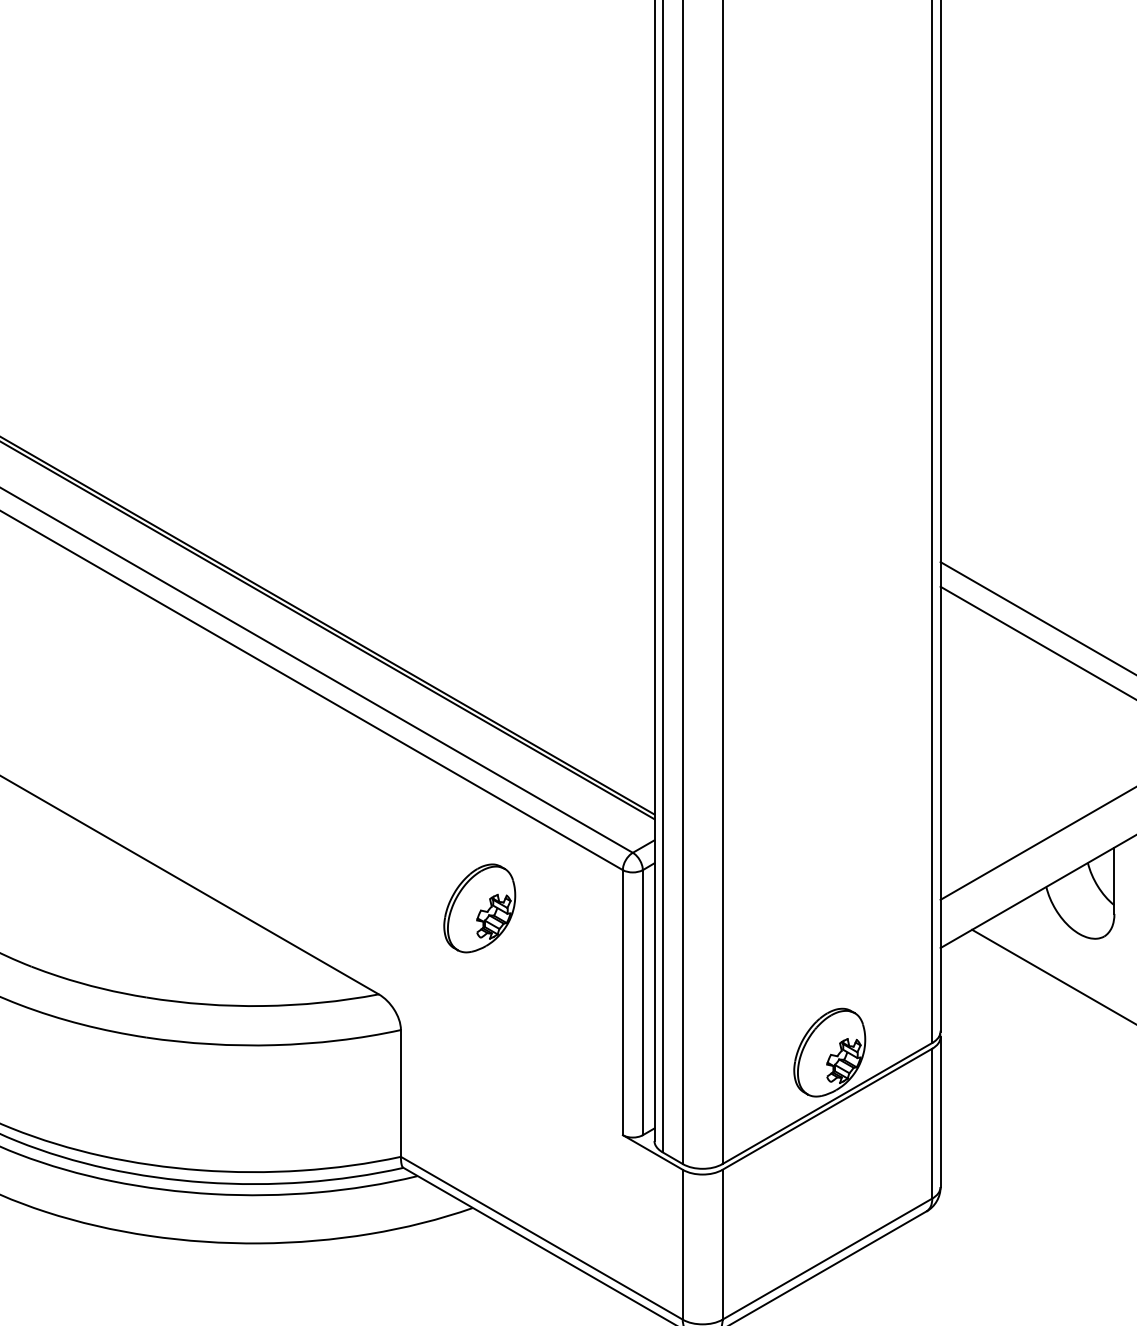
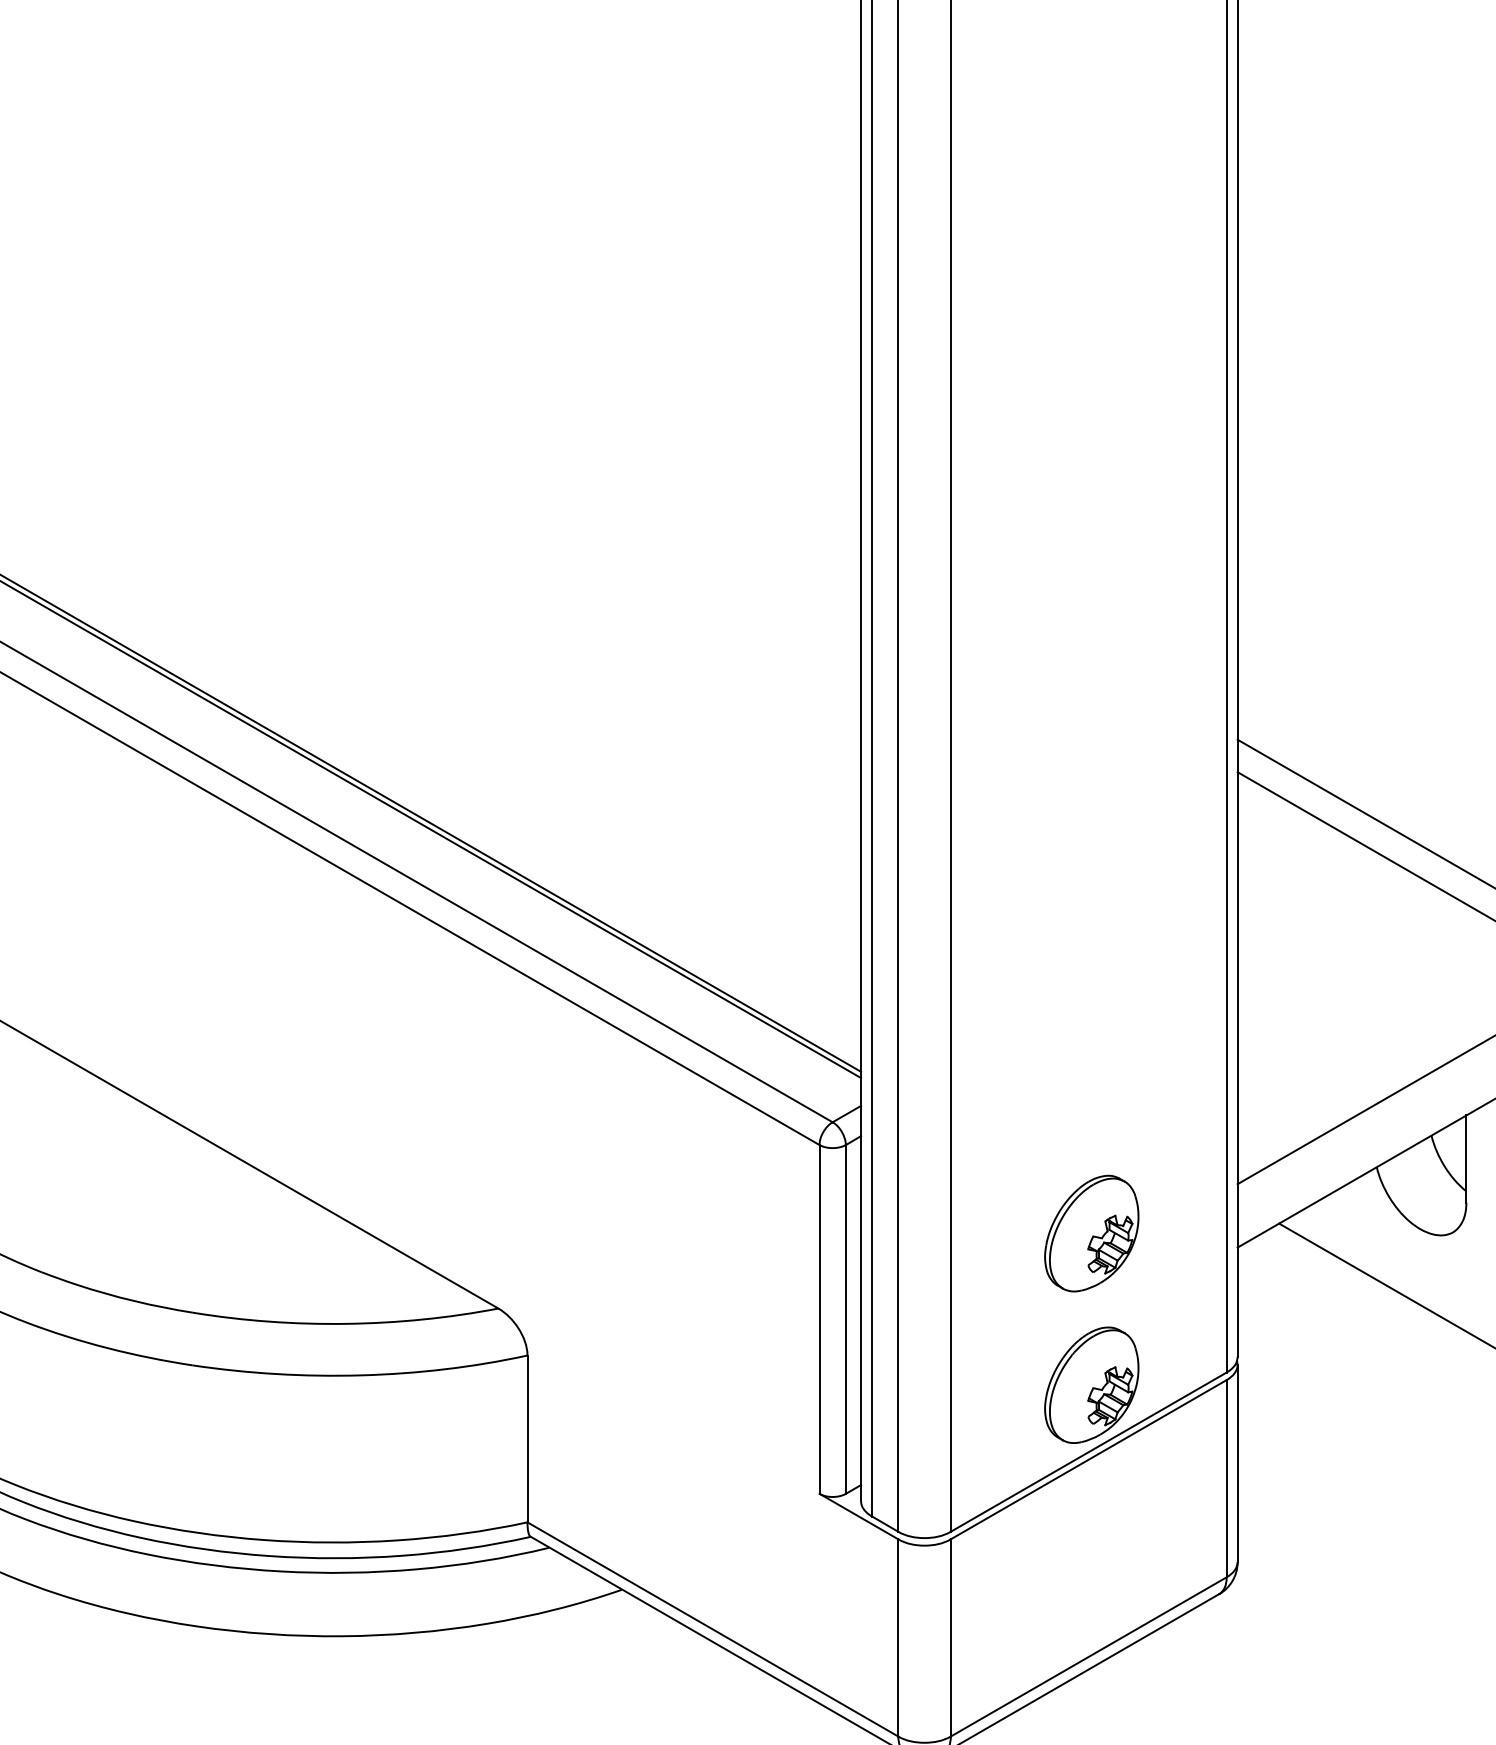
part: (479, 908) -> (1091, 1233), moved

